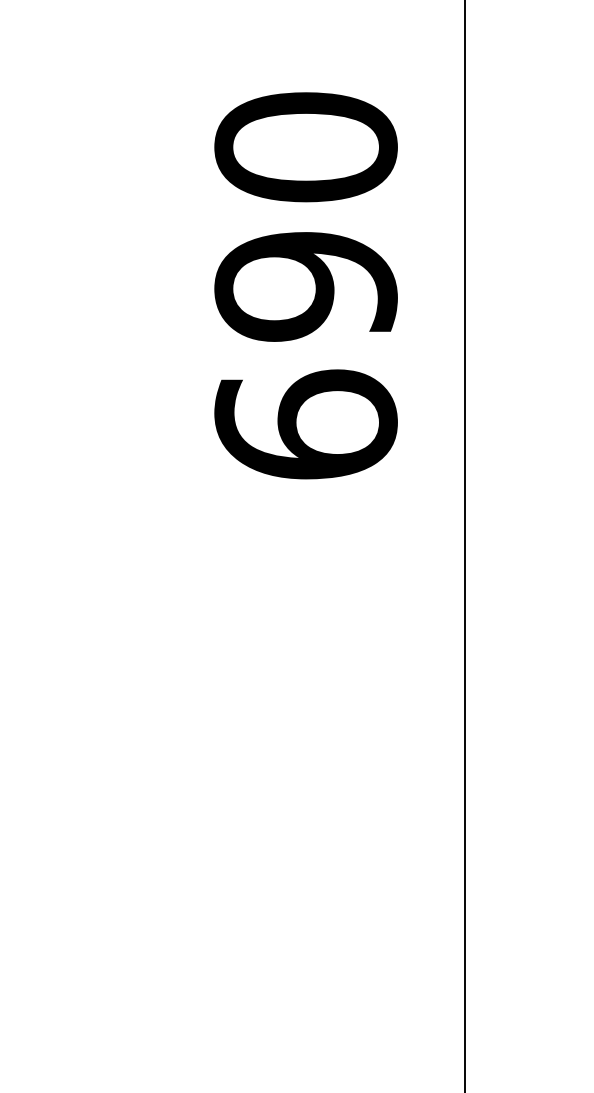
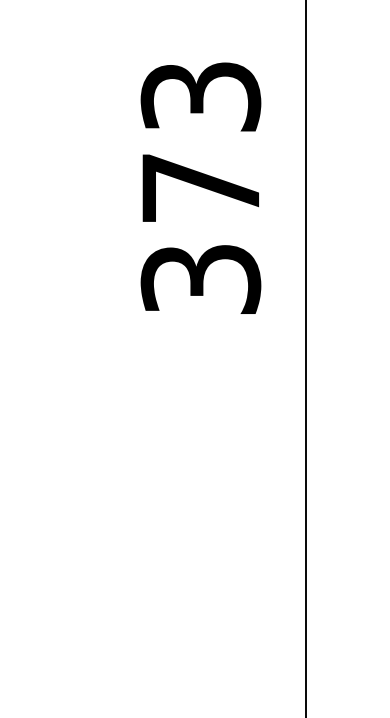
text: (305, 285) -> (200, 187), 690 -> 373

